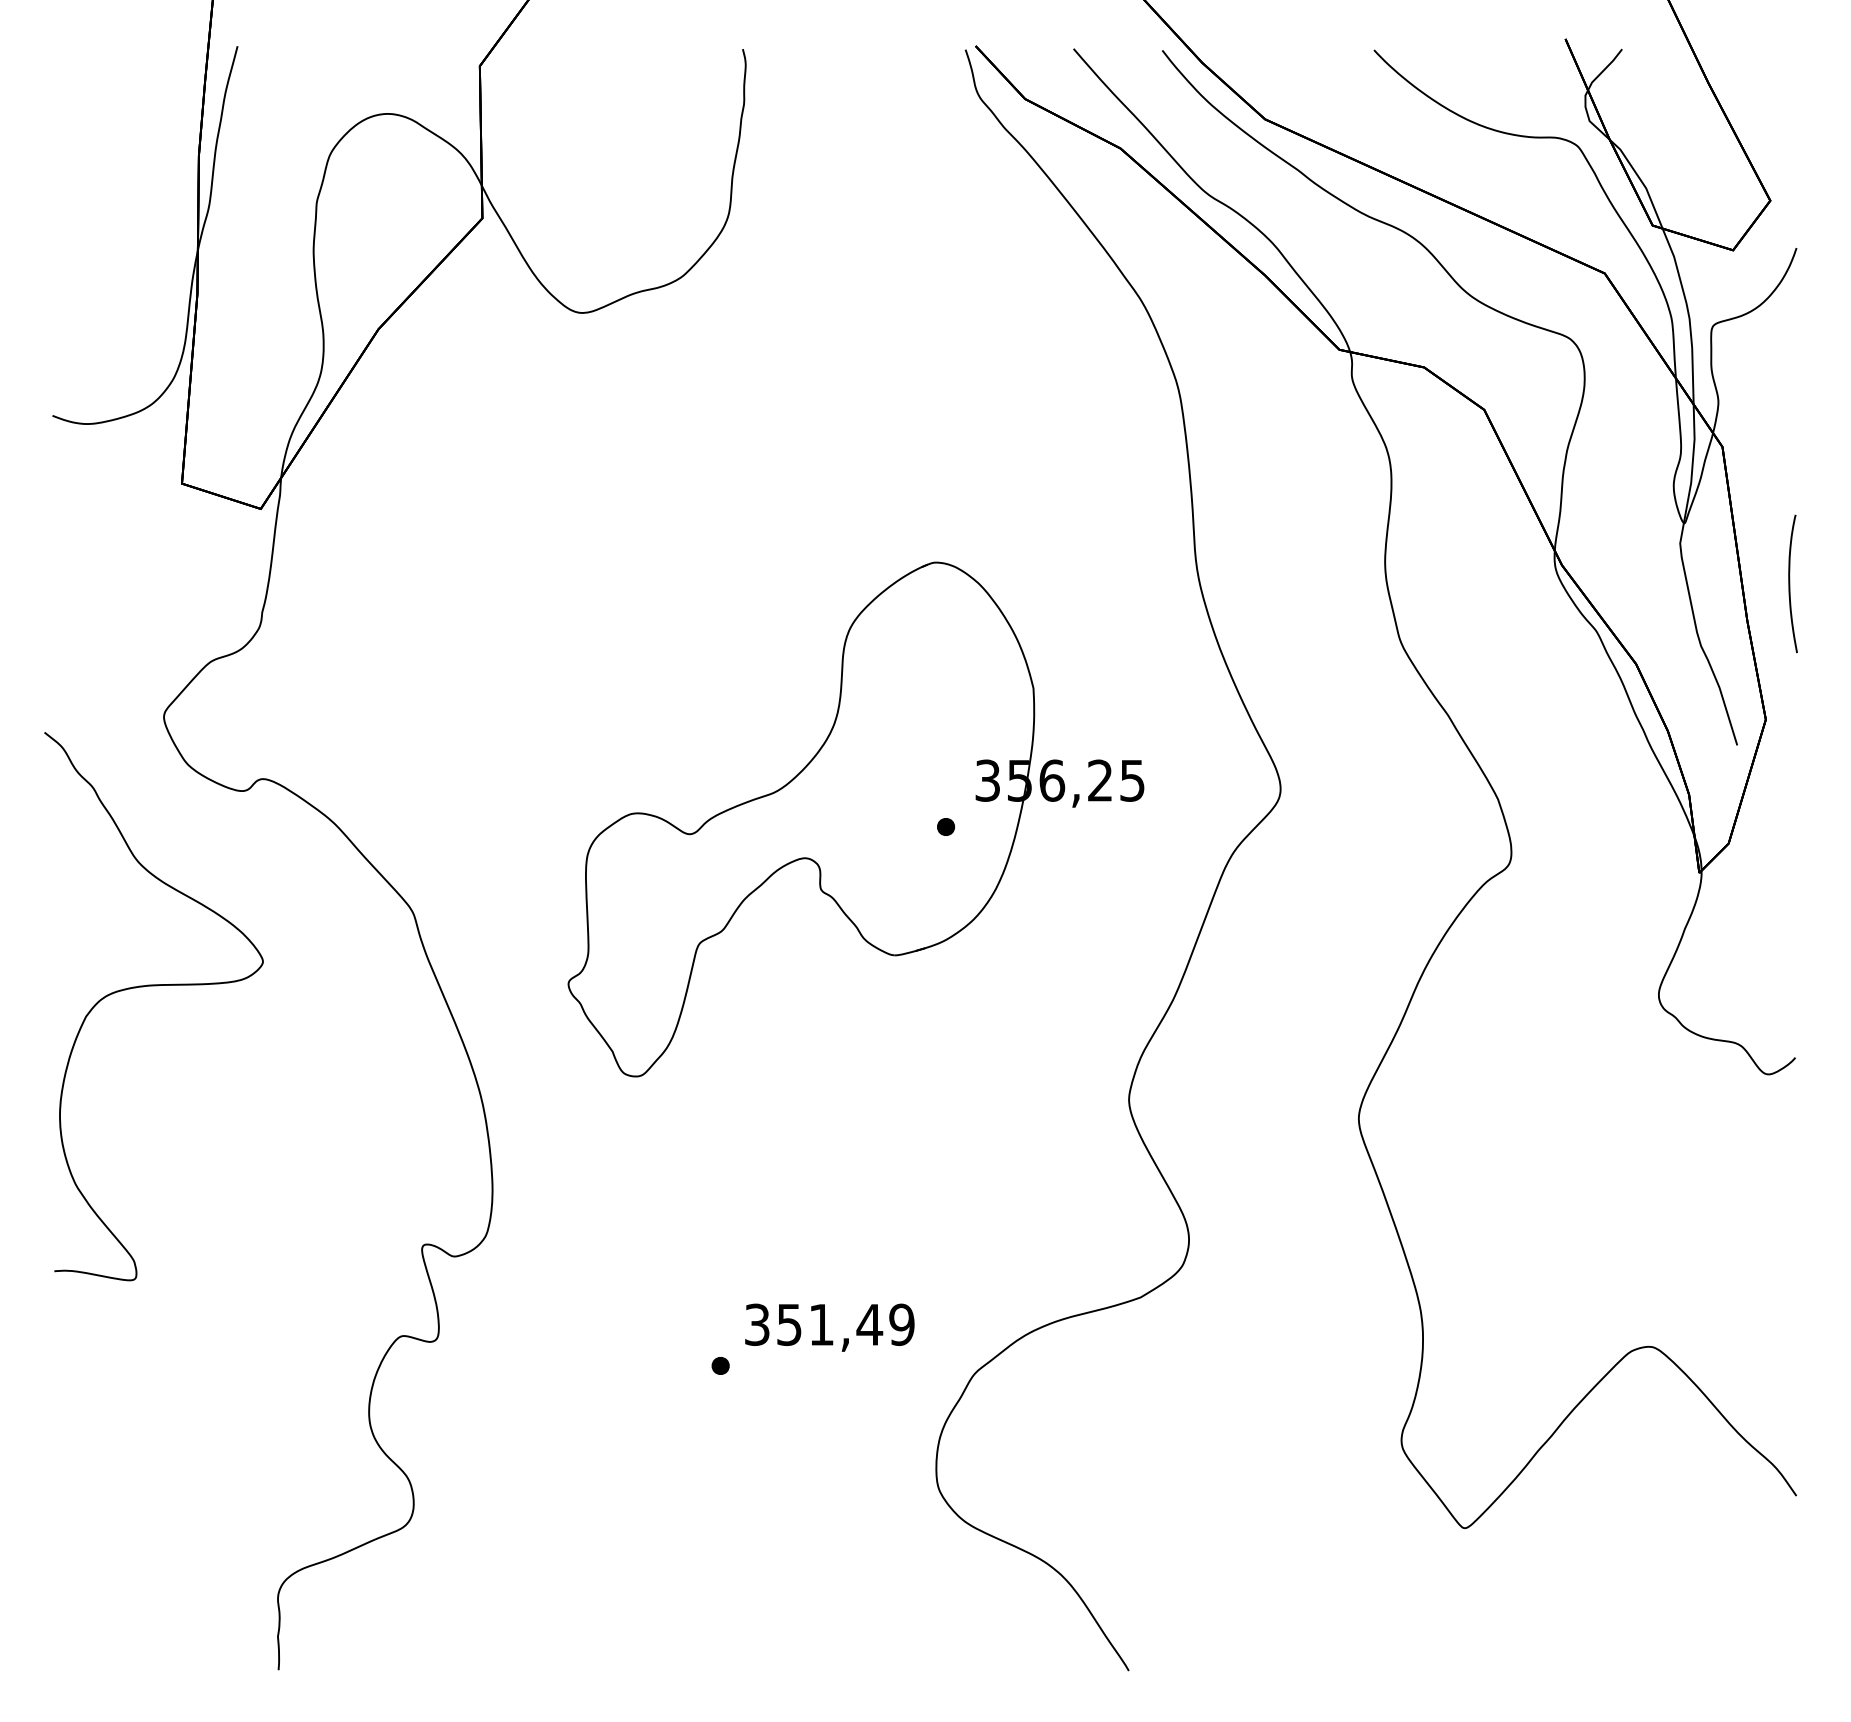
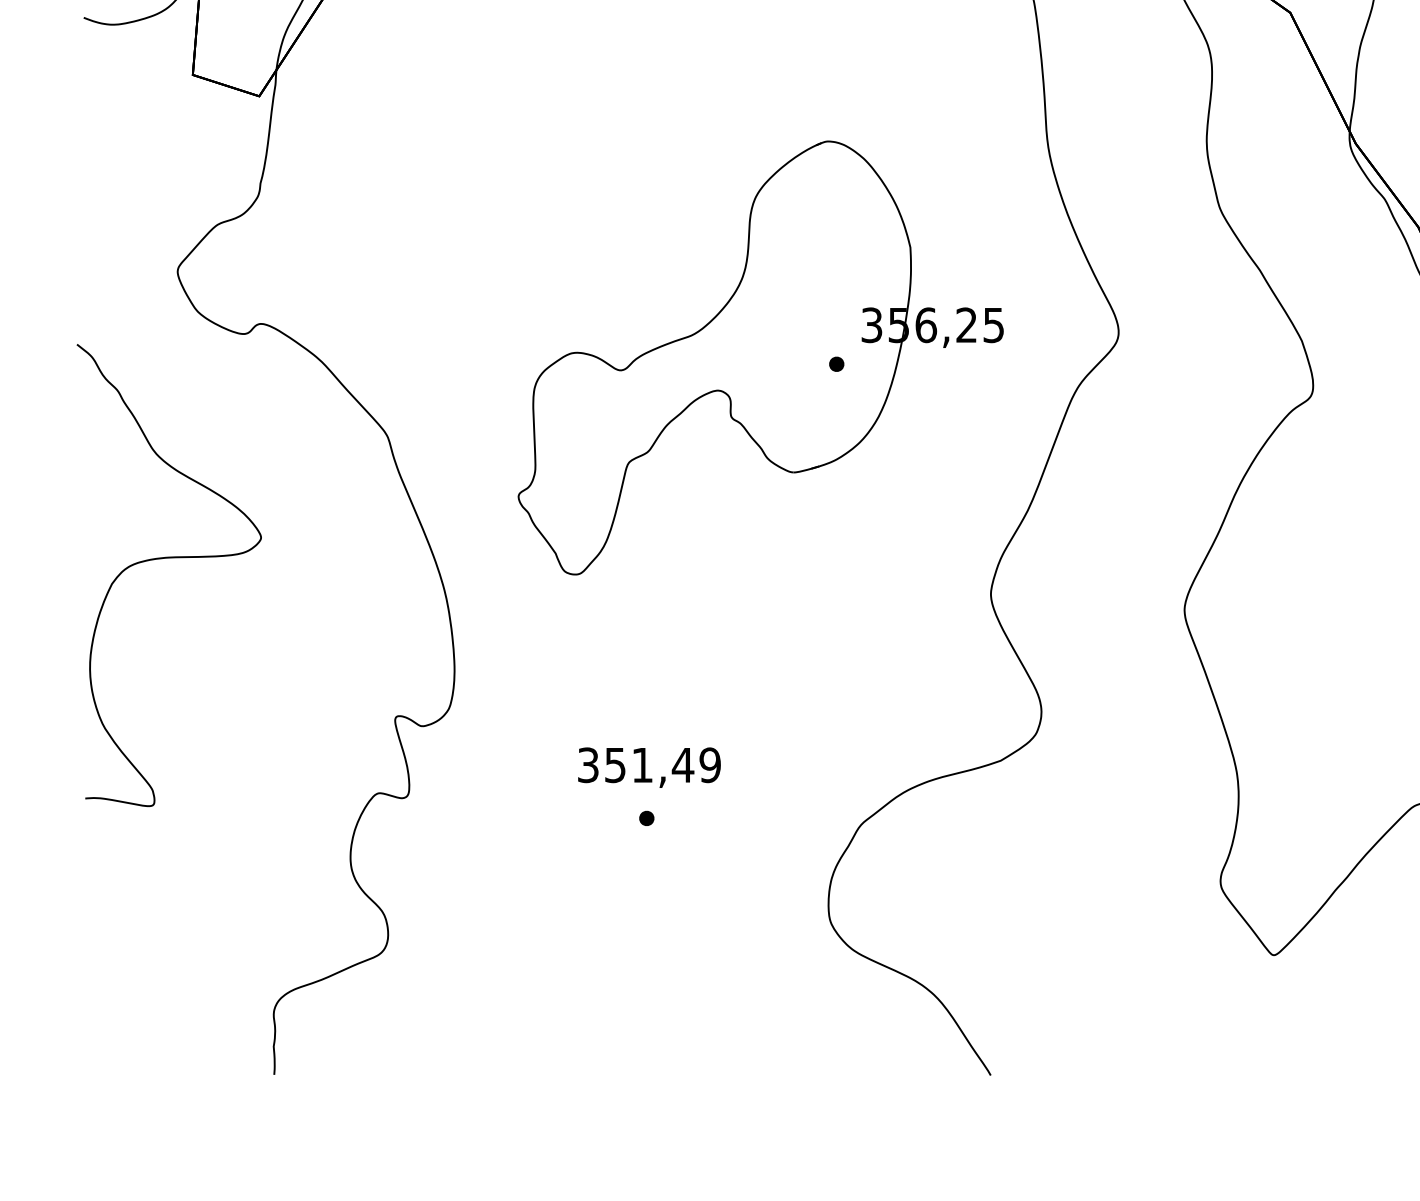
curve: (153, 986) -> (168, 558), moved
text: (829, 1327) -> (649, 767), moved

